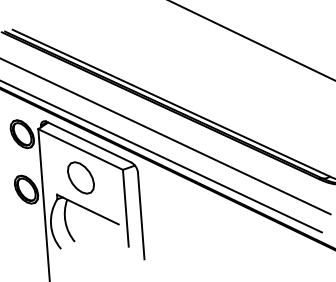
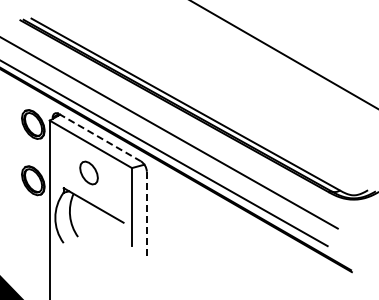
line: (89, 142) -> (100, 137), solid -> dashed
part: (80, 177) -> (88, 172), size x0.7
line: (140, 216) -> (146, 216), solid -> dashed

